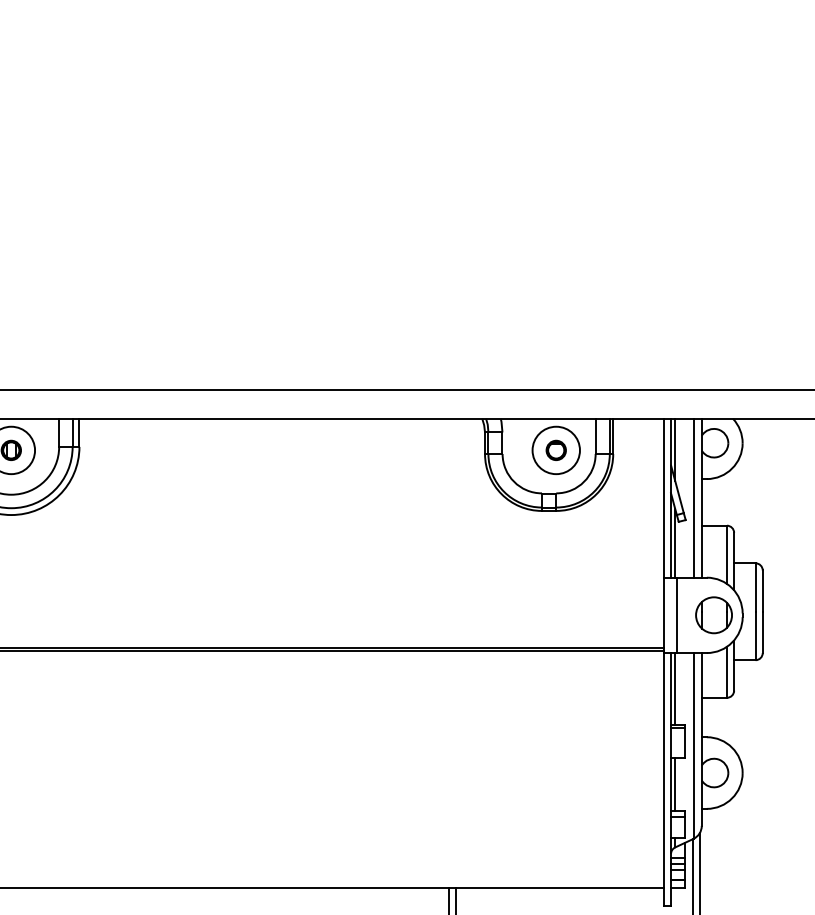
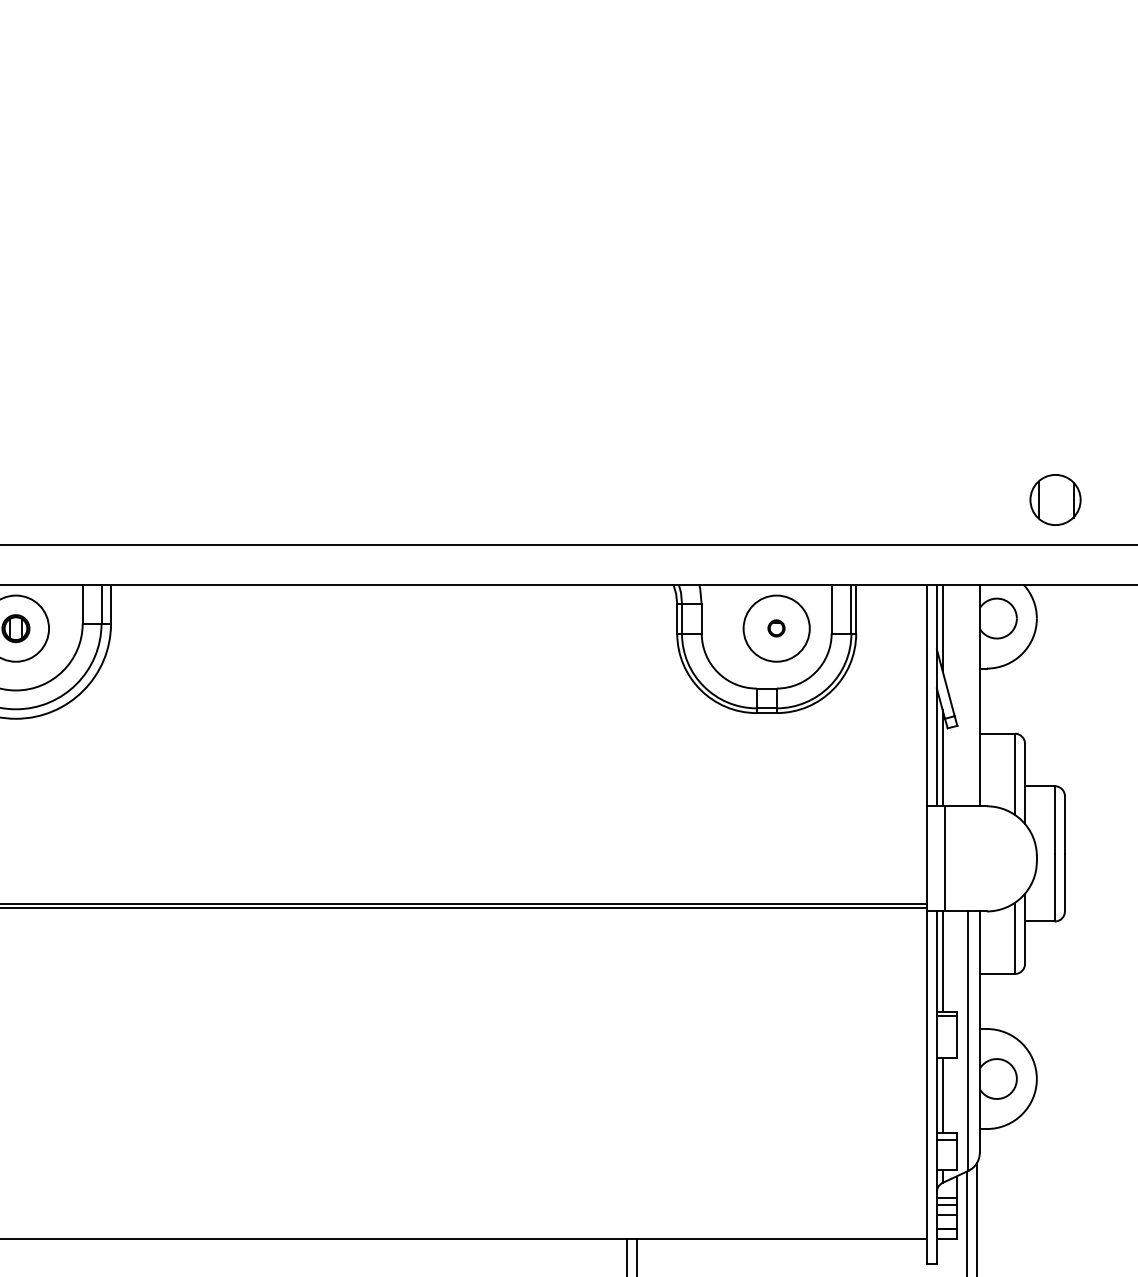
part: (555, 449) -> (775, 627), size x0.6
line: (693, 497) -> (968, 694), removed
part: (713, 615) -> (1054, 500), moved

